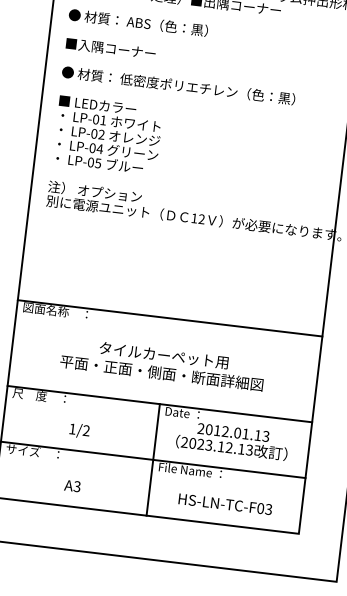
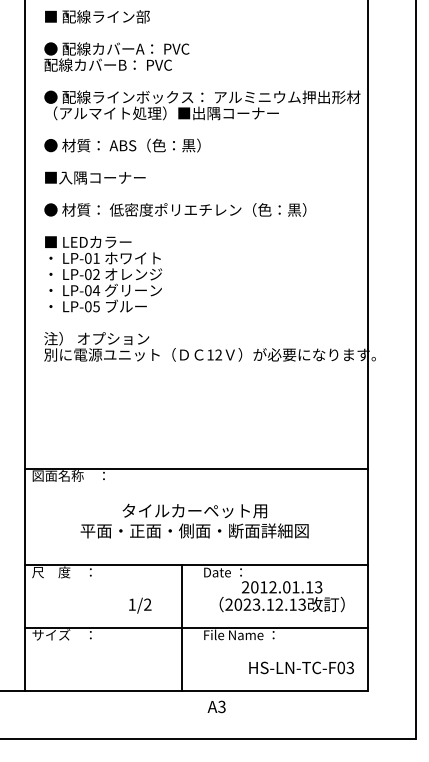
text: (79, 430) -> (140, 605), moved
line: (153, 459) -> (181, 627), moved
text: (72, 485) -> (216, 706), moved
text: (225, 503) -> (301, 667), moved

